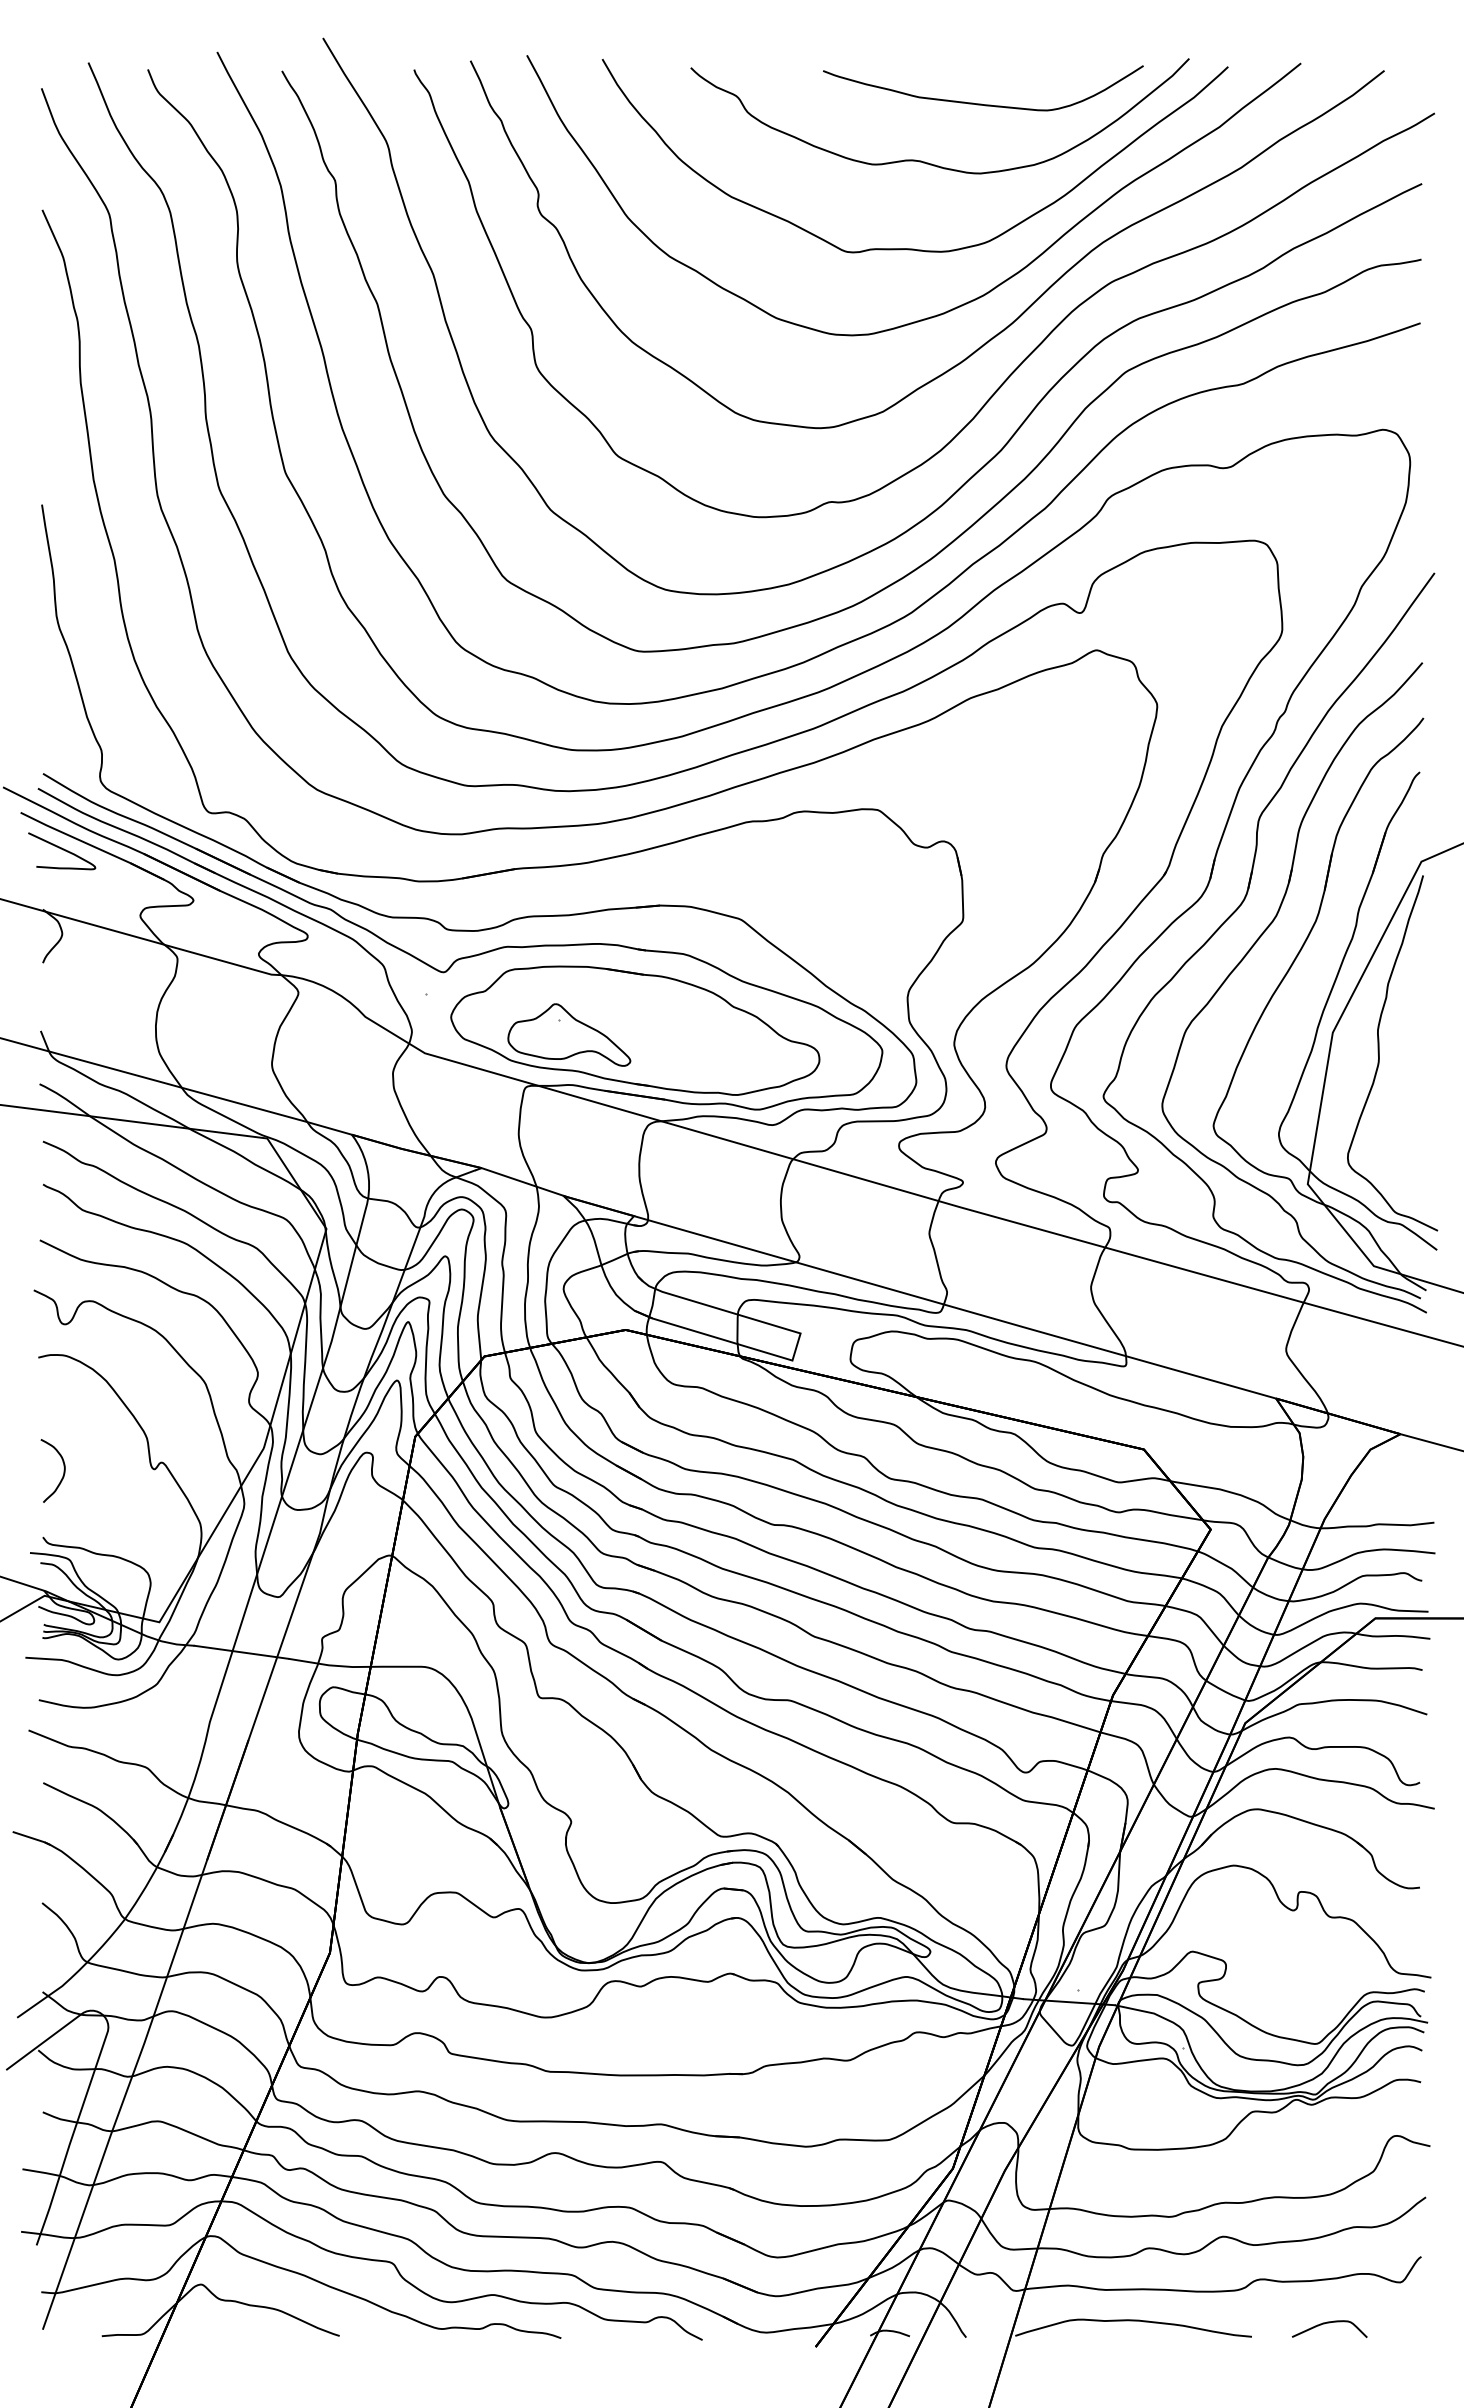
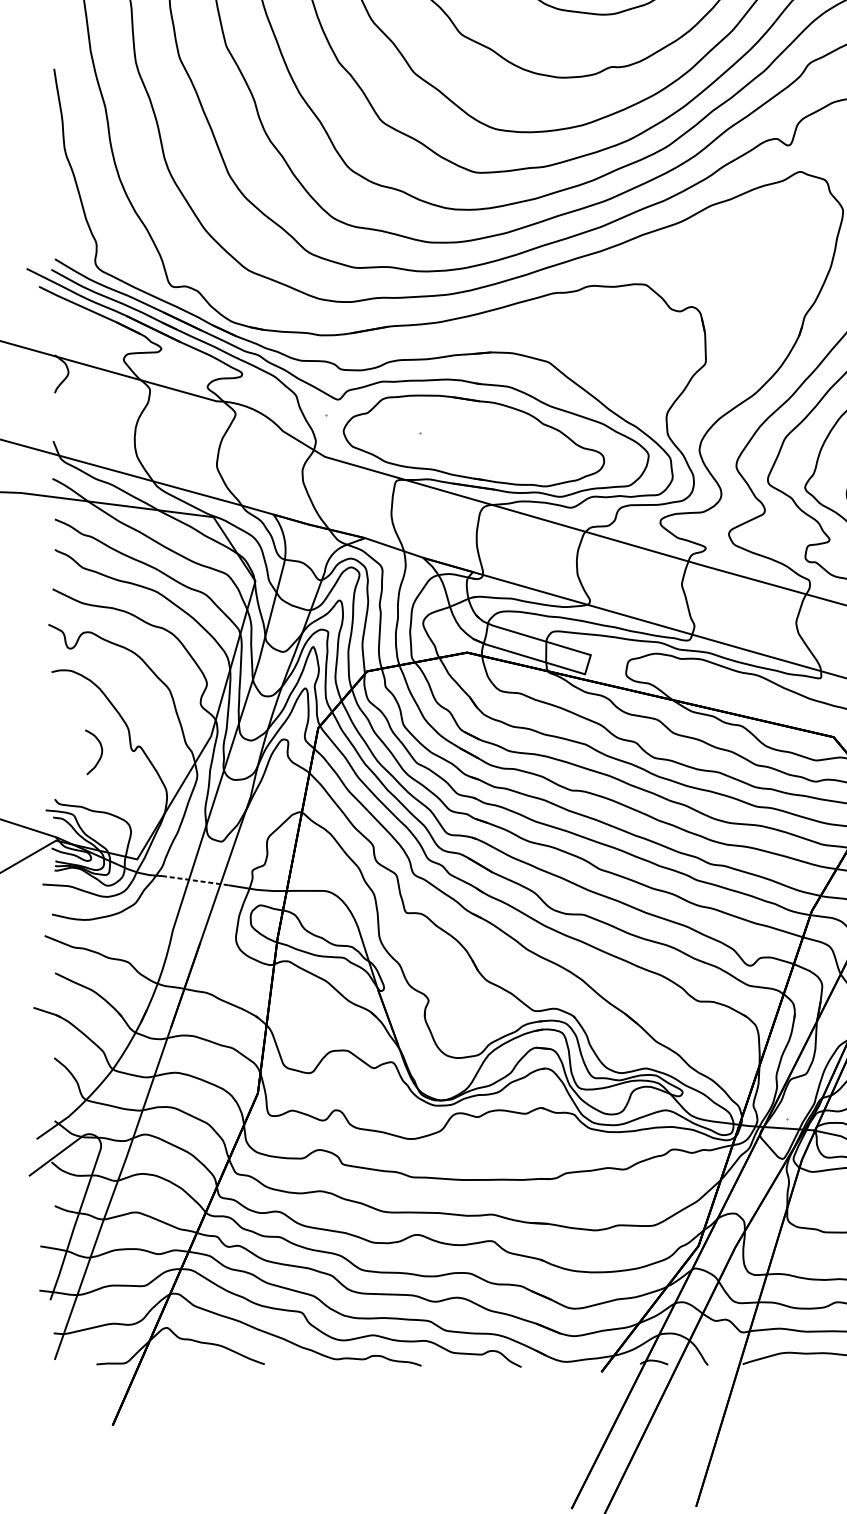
curve: (63, 850) -> (69, 313), removed
part: (569, 1034) -> (427, 443), removed
curve: (63, 1470) -> (101, 752), moved
line: (241, 1652) -> (195, 880), solid -> dashed

